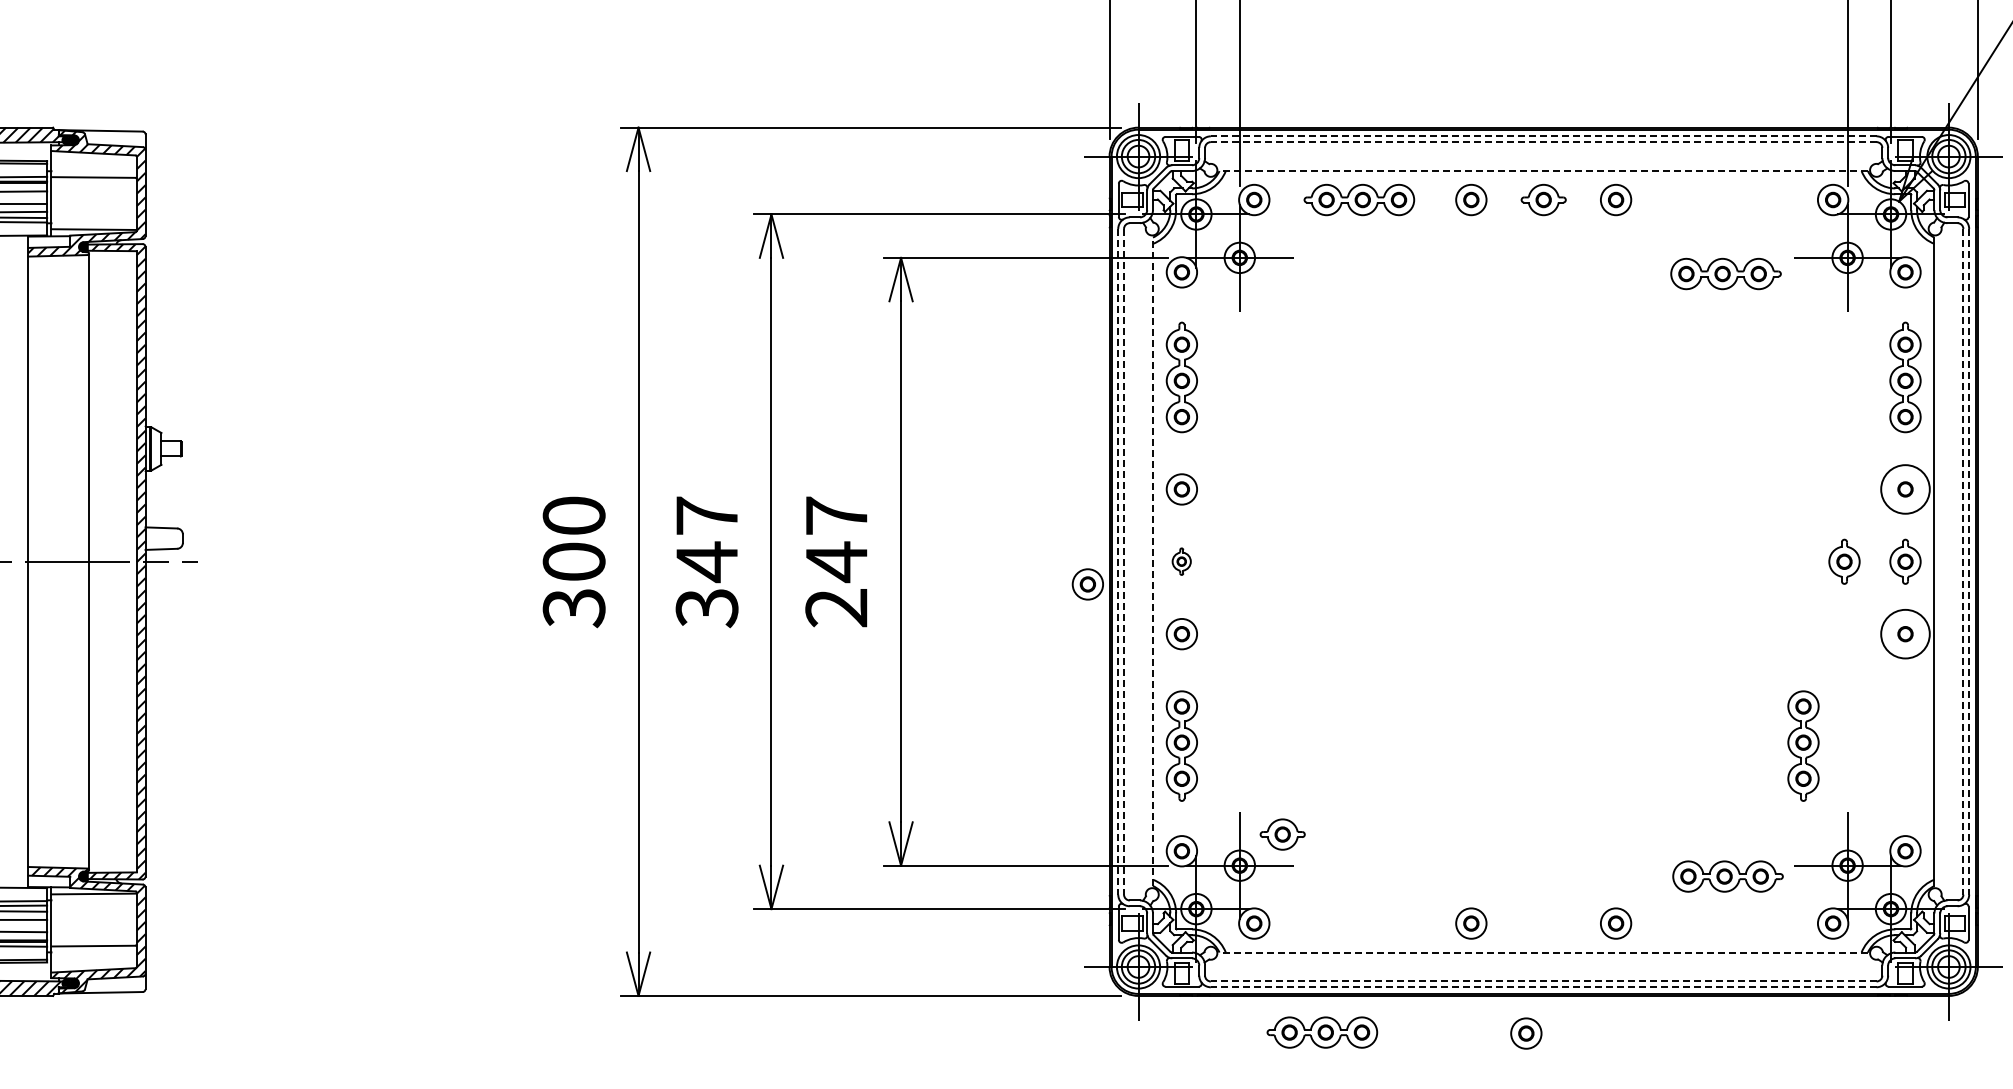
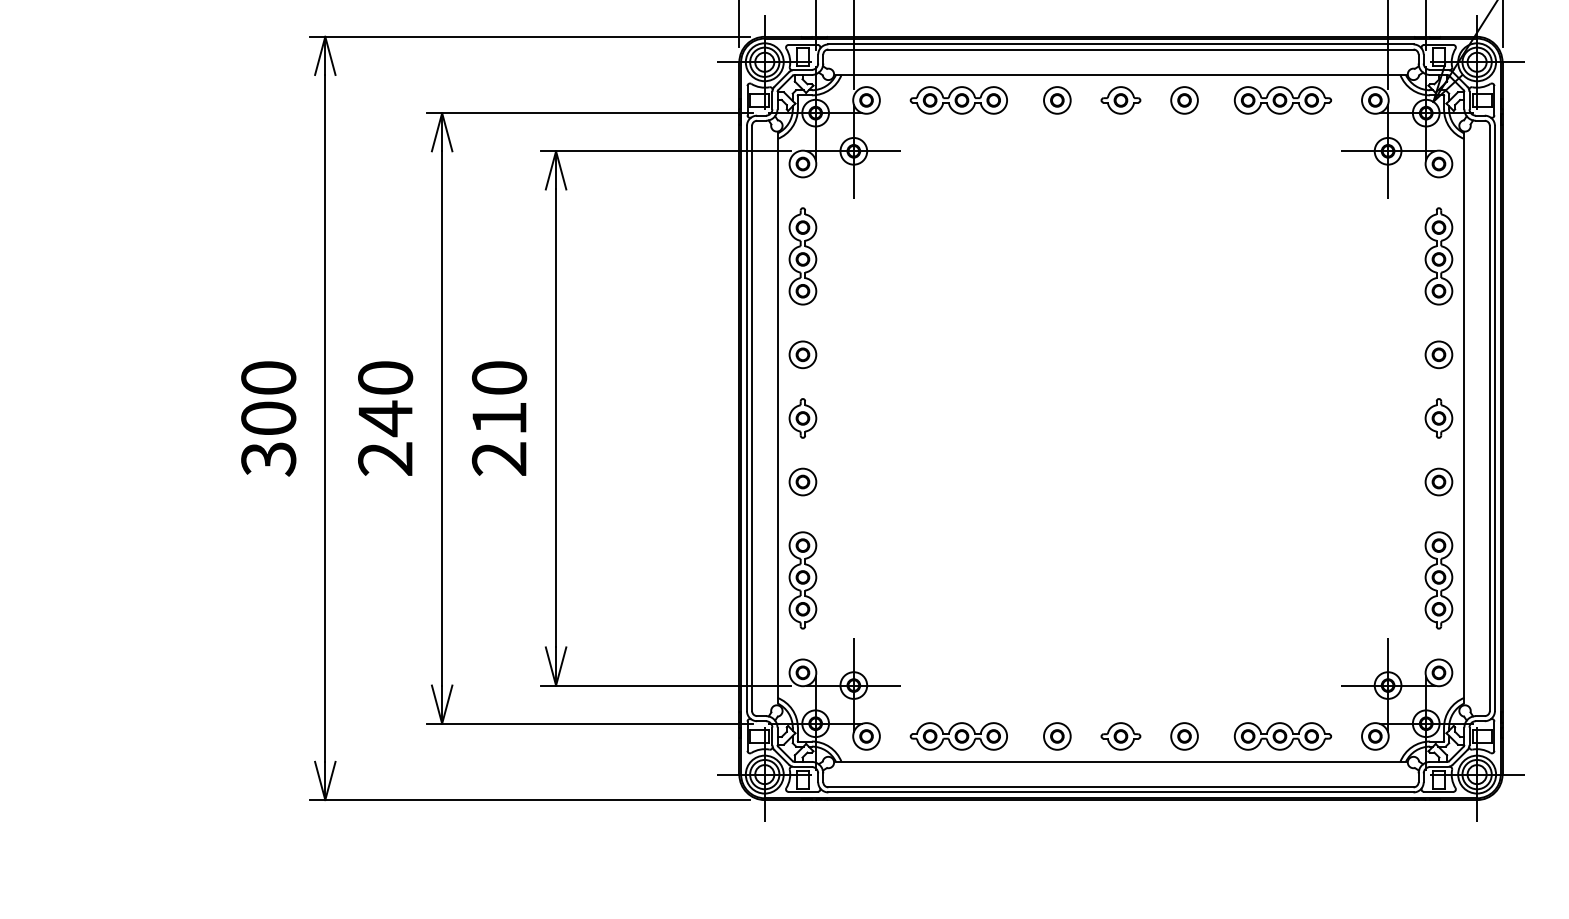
line: (1543, 136) -> (1120, 44), dashed -> solid
line: (1543, 142) -> (1120, 49), dashed -> solid
line: (1543, 171) -> (1120, 75), dashed -> solid
part: (1725, 273) -> (1282, 99), moved
circle: (1905, 489) -> (1438, 354), size x0.62
text: (836, 539) -> (499, 398), 247 -> 210
line: (1118, 561) -> (747, 418), dashed -> solid
line: (1124, 561) -> (752, 418), dashed -> solid
line: (1152, 561) -> (777, 418), dashed -> solid
part: (1181, 561) -> (802, 418), size x1.67
part: (1844, 561) -> (1385, 418), removed
line: (1963, 561) -> (1489, 418), dashed -> solid
line: (1969, 561) -> (1495, 418), dashed -> solid
text: (706, 562) -> (385, 419), 347 -> 240
part: (1087, 584) -> (719, 438), removed
circle: (1905, 633) -> (1438, 481), size x0.62
part: (1803, 745) -> (1438, 579), moved
part: (1282, 834) -> (1120, 736), moved
part: (1727, 876) -> (1282, 736), moved
line: (1543, 952) -> (1120, 761), dashed -> solid
line: (1543, 981) -> (1120, 787), dashed -> solid
line: (1543, 987) -> (1120, 792), dashed -> solid
part: (1322, 1032) -> (959, 736), moved
part: (1526, 1033) -> (1105, 833), removed

